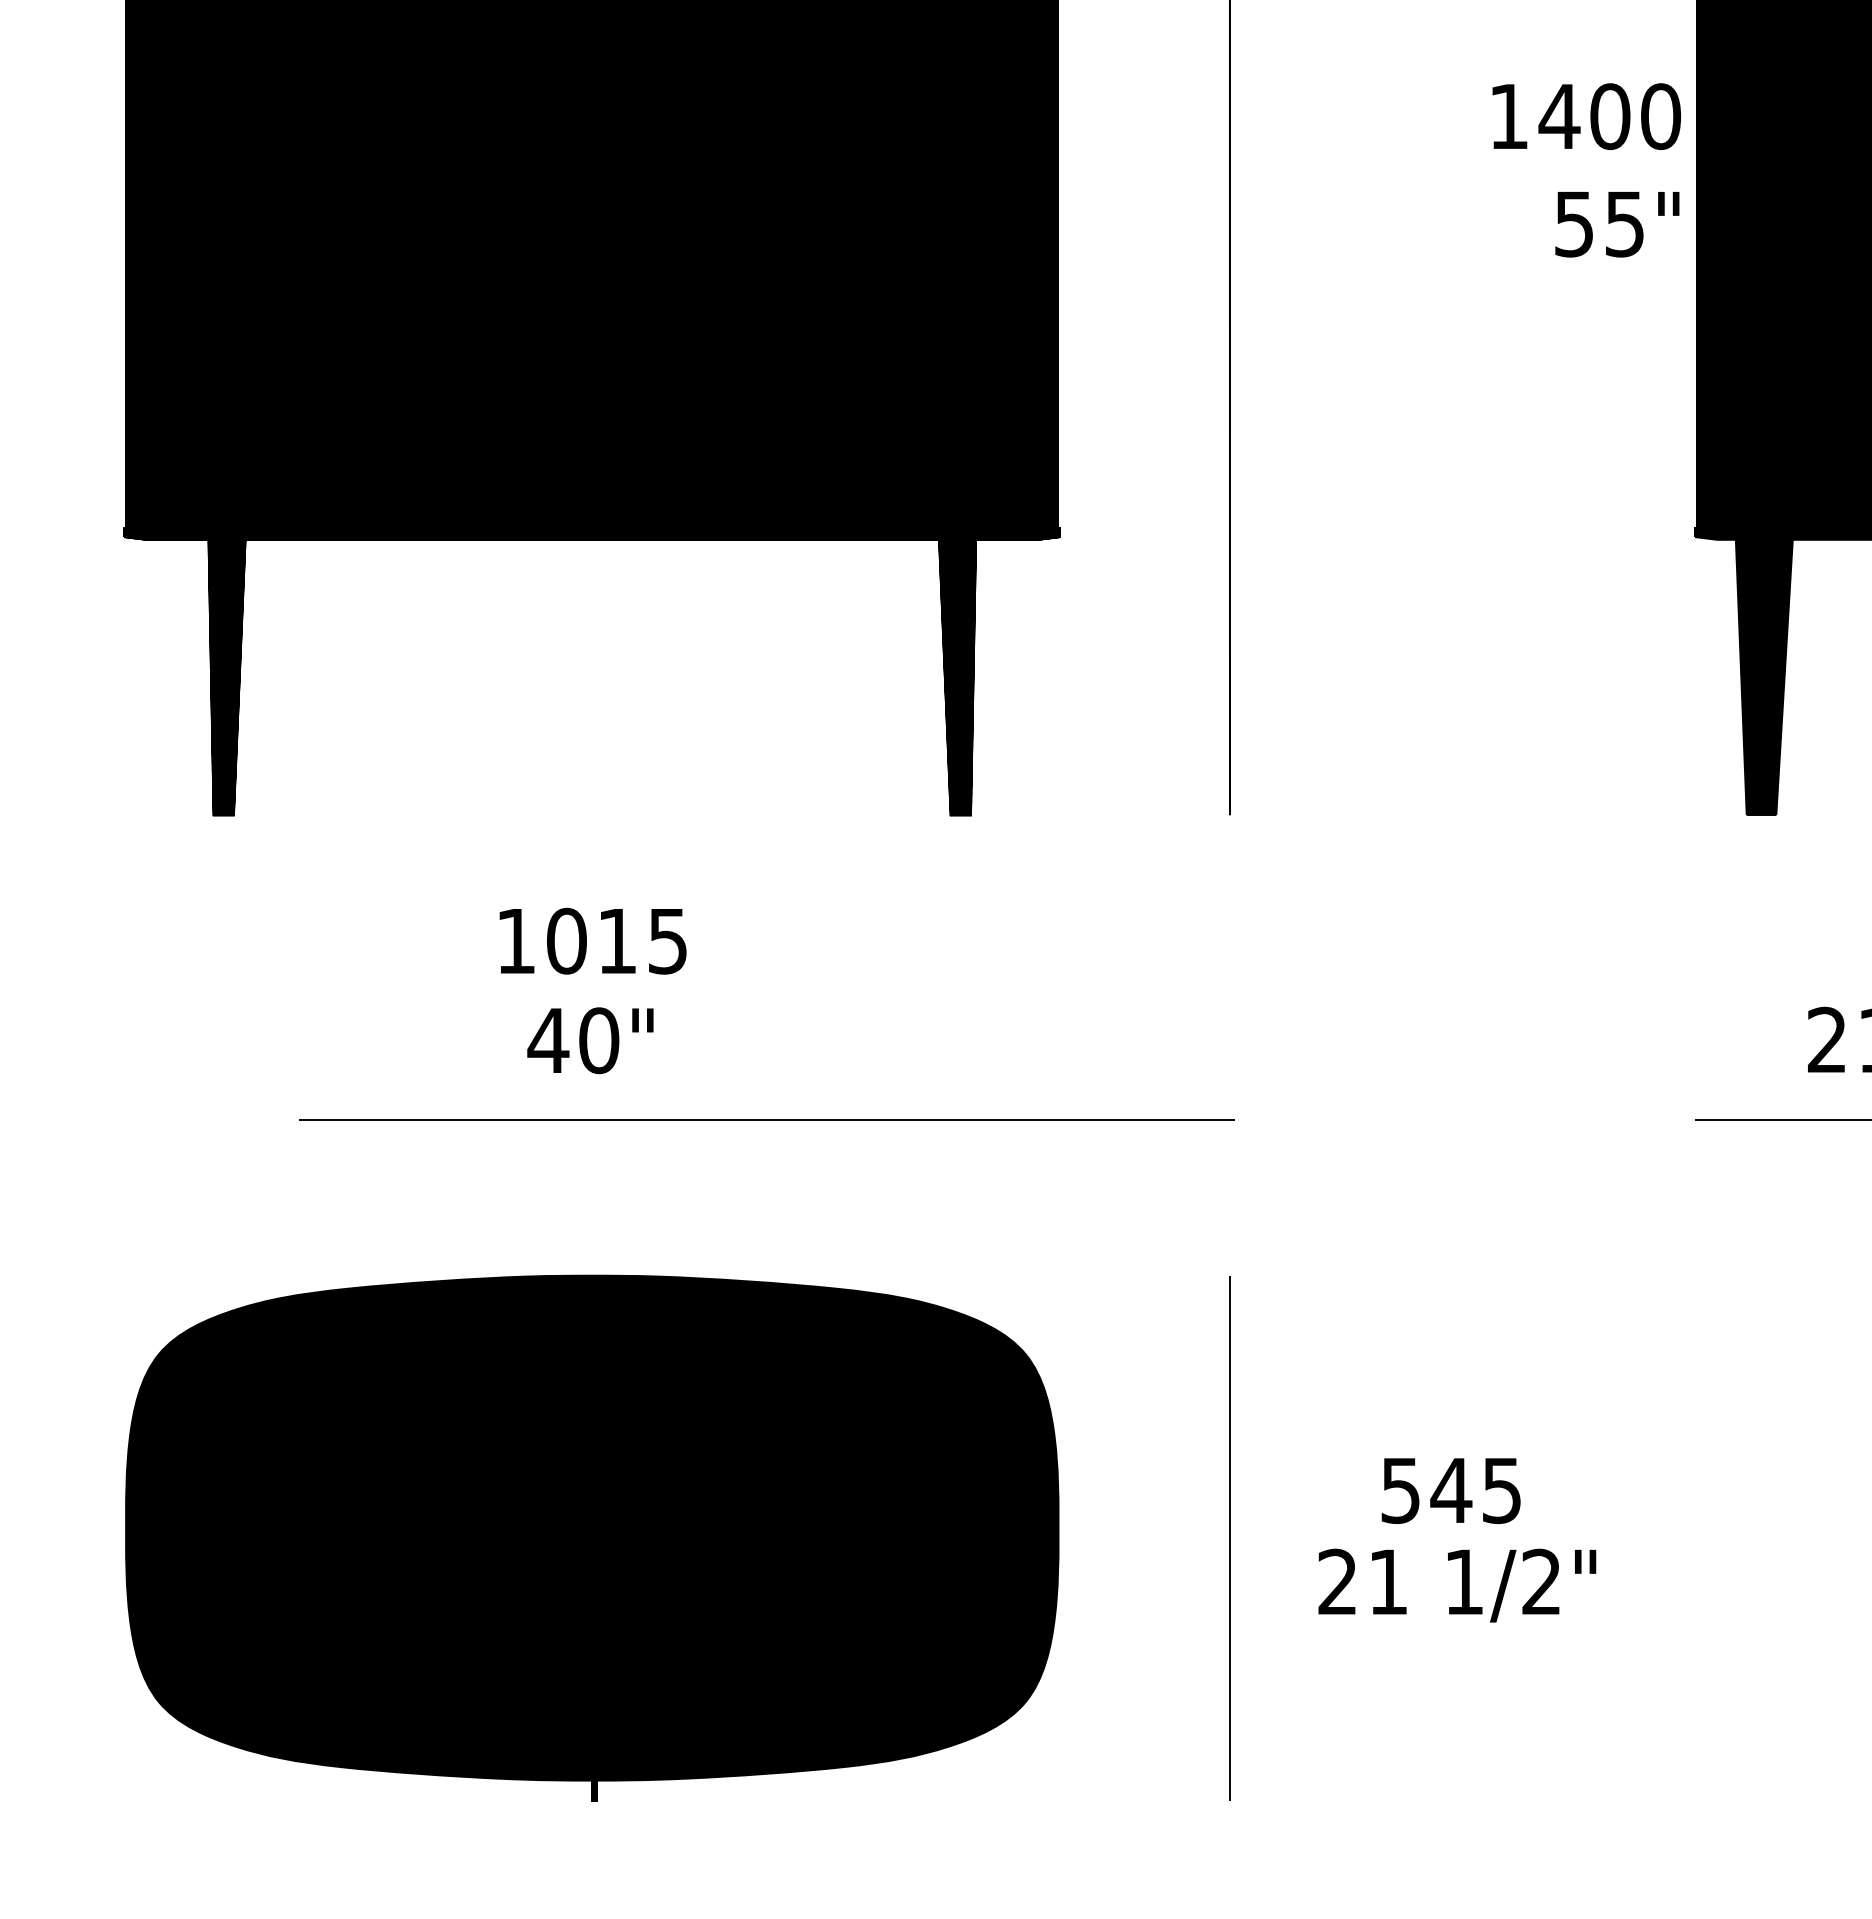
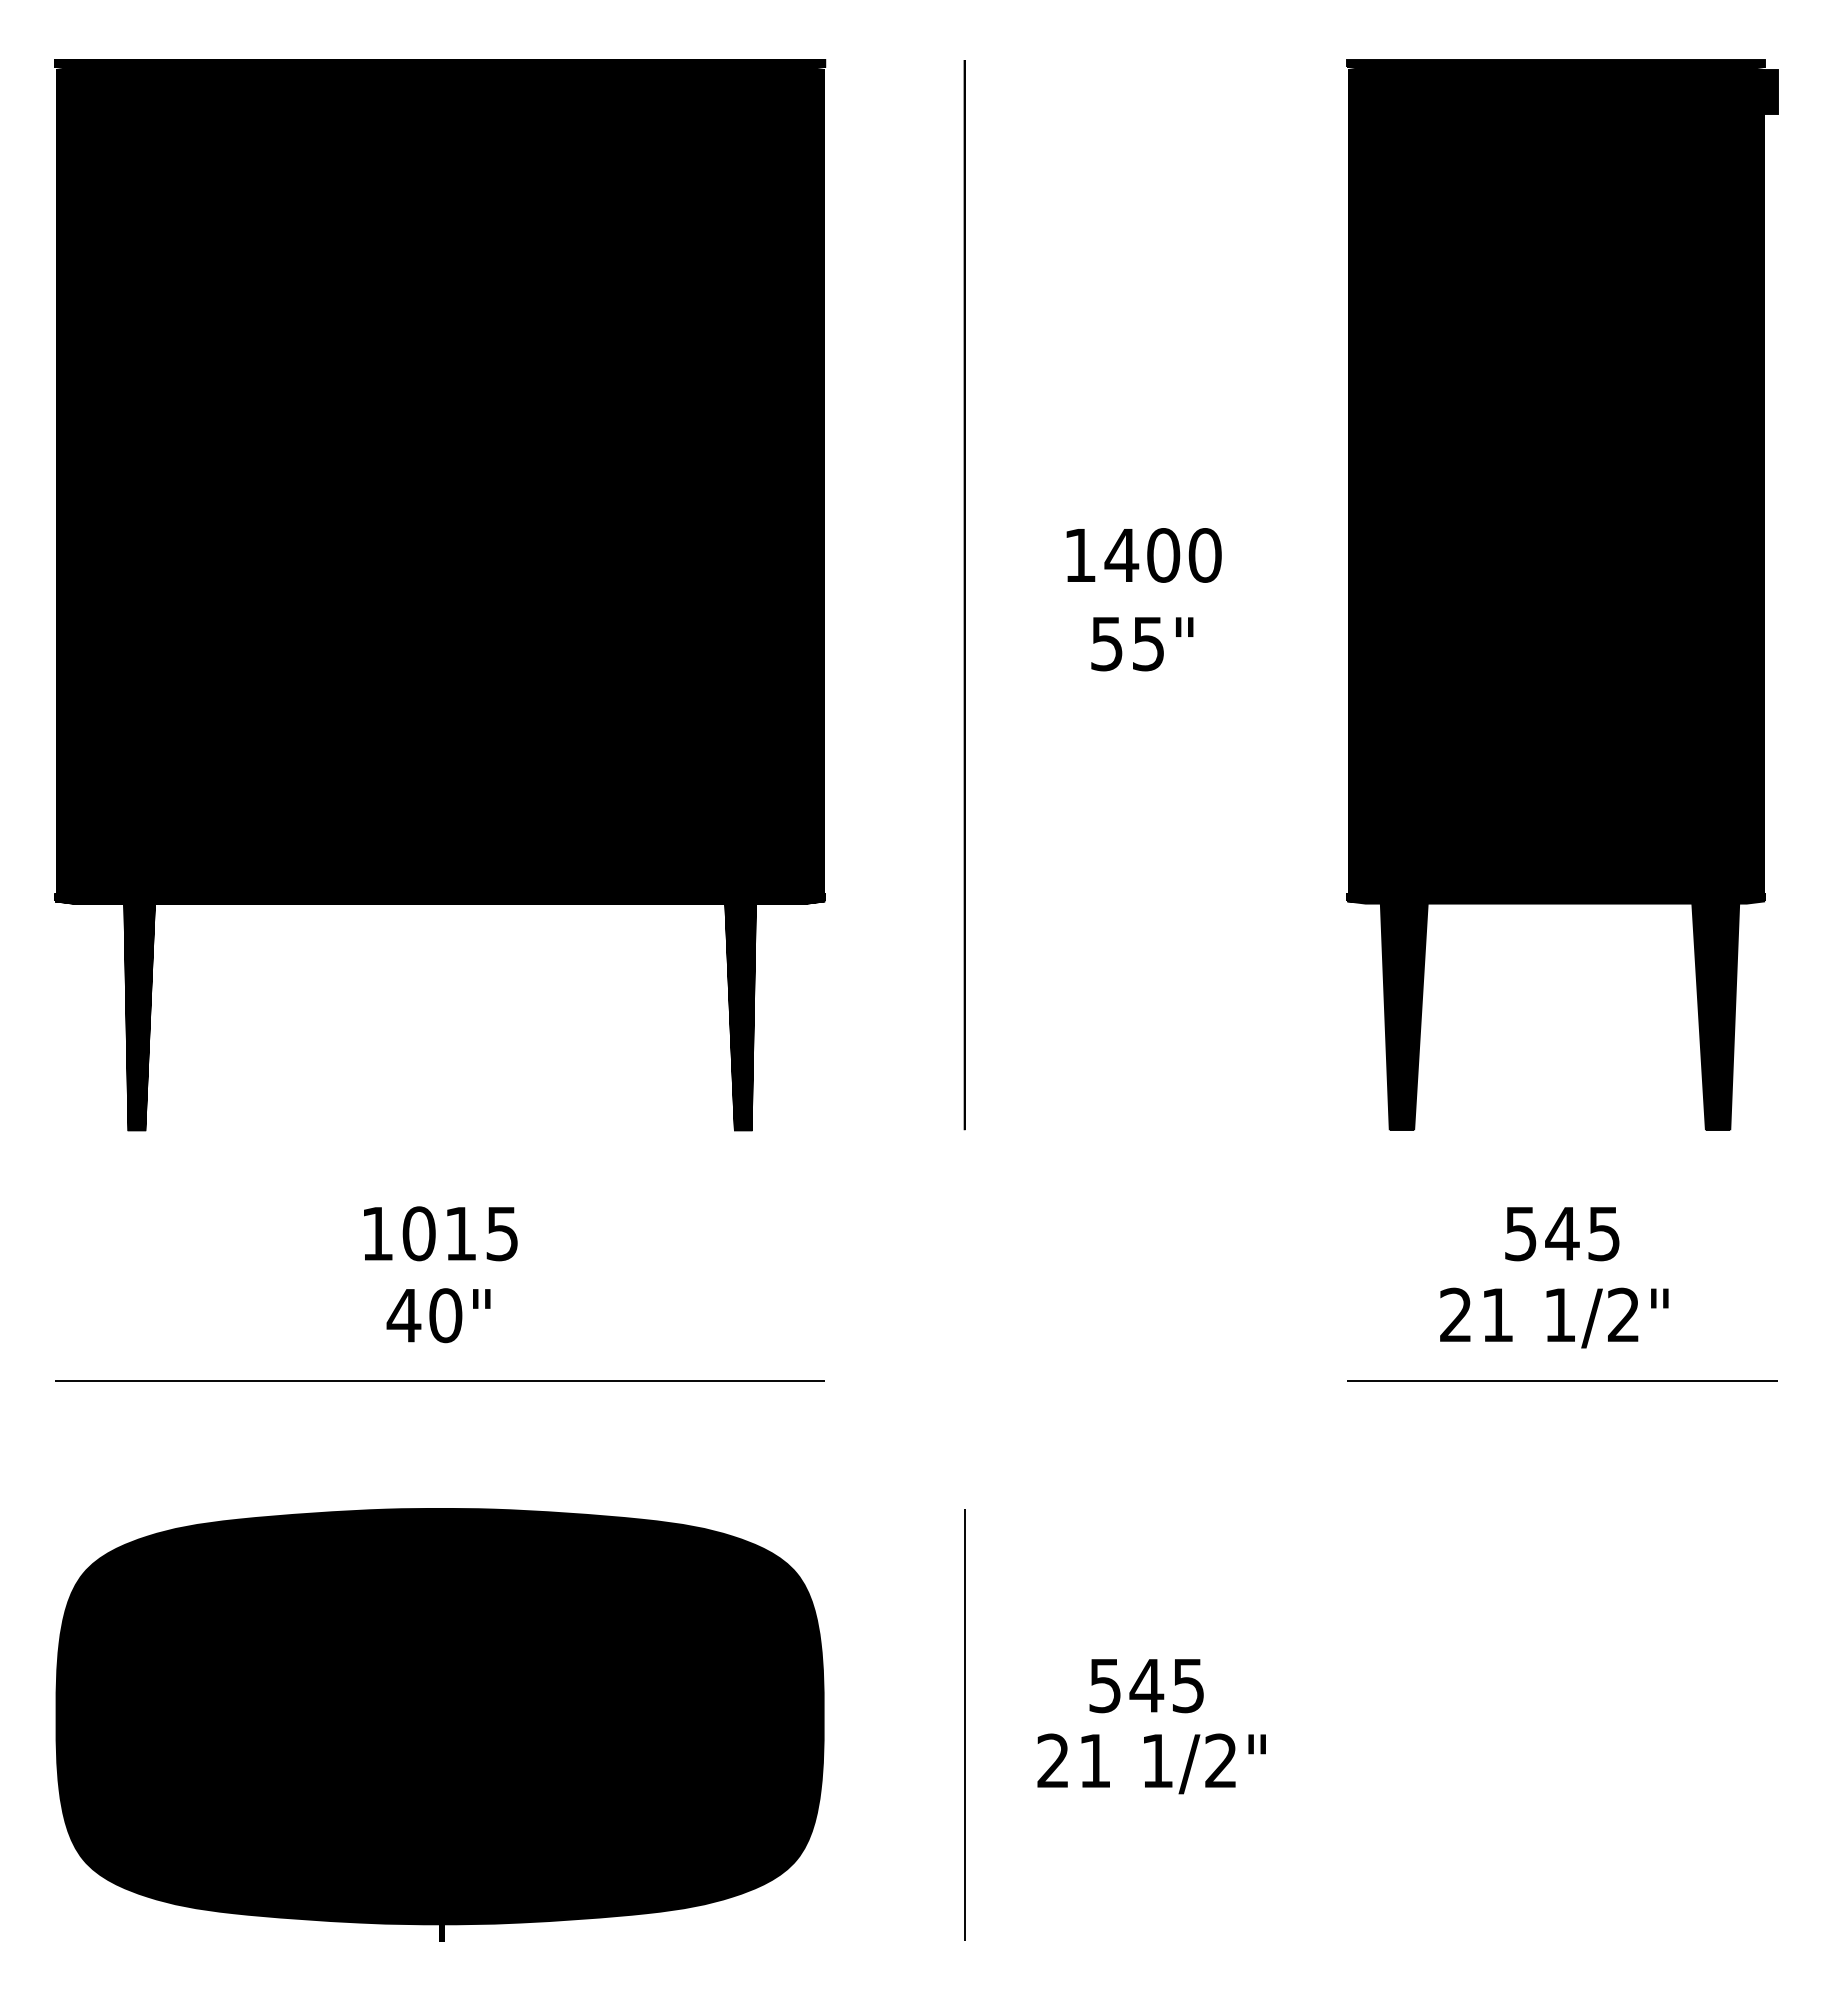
text: (1585, 116) -> (1143, 555), moved
text: (1617, 224) -> (1142, 644), moved
line: (766, 1119) -> (439, 1380), moved

